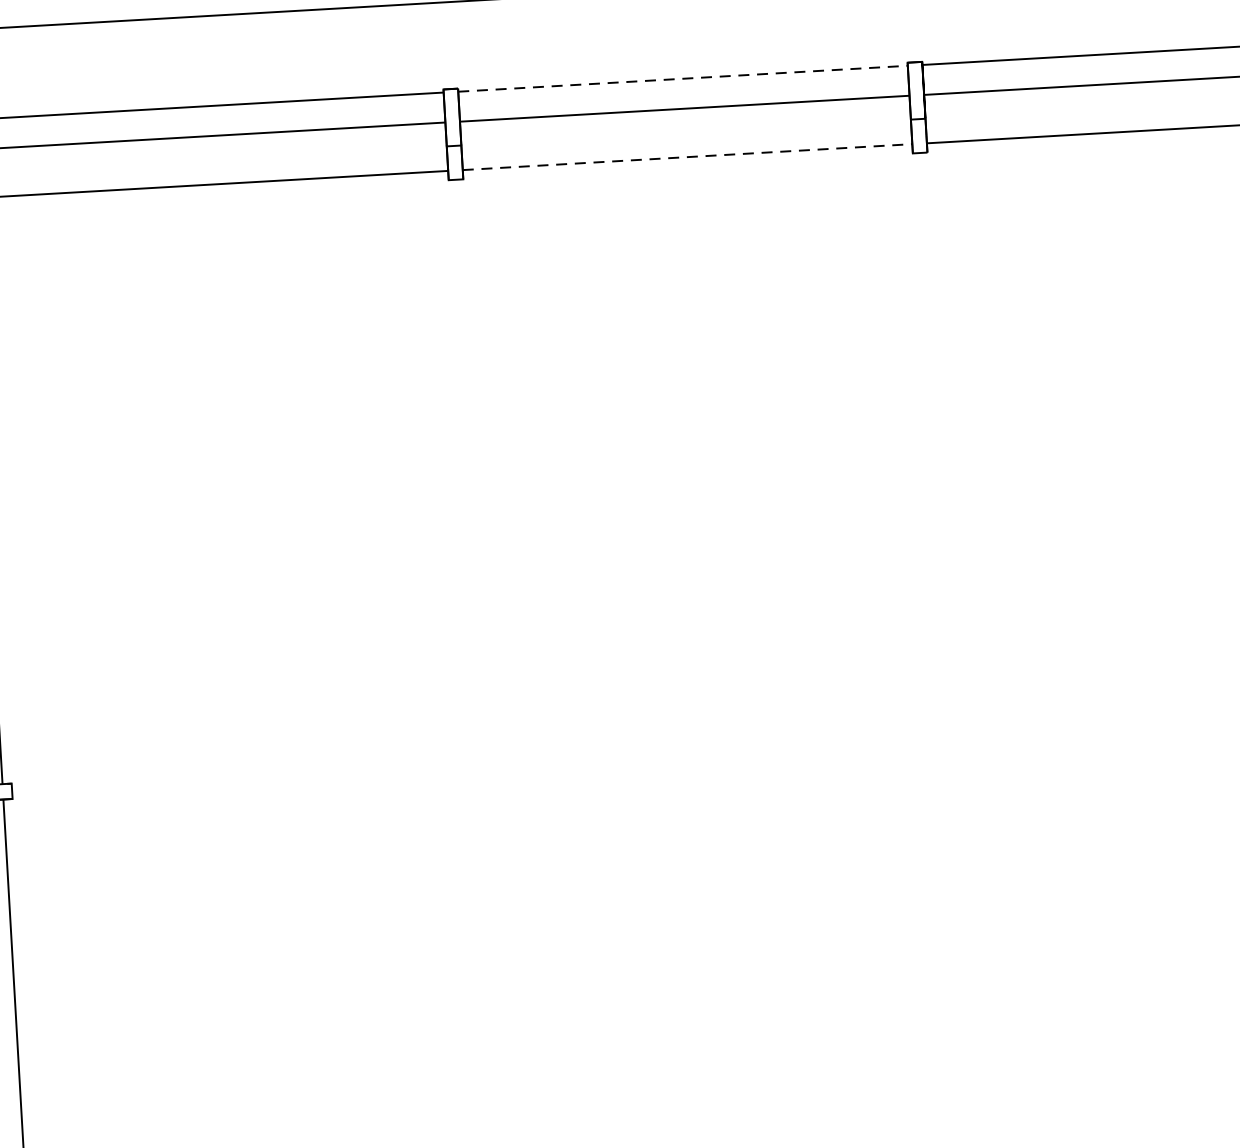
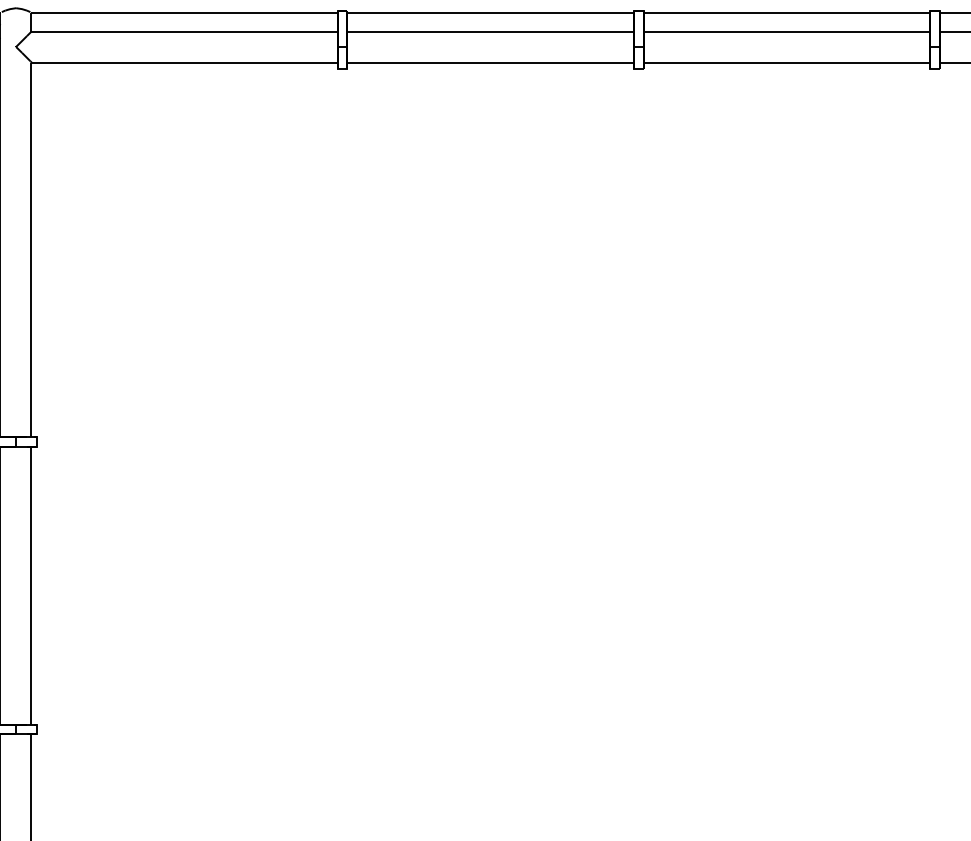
line: (682, 78) -> (490, 12), dashed -> solid
line: (687, 156) -> (490, 62), dashed -> solid

